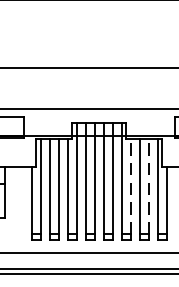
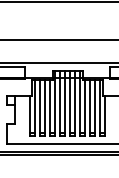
line: (131, 186) -> (85, 106), dashed -> solid
line: (148, 186) -> (95, 106), dashed -> solid

